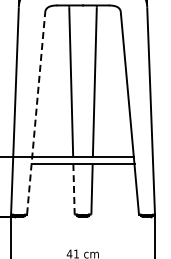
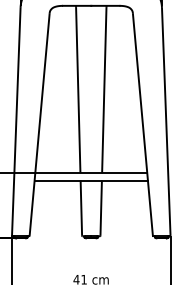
line: (36, 112) -> (40, 123), dashed -> solid
line: (74, 188) -> (81, 207), dashed -> solid

